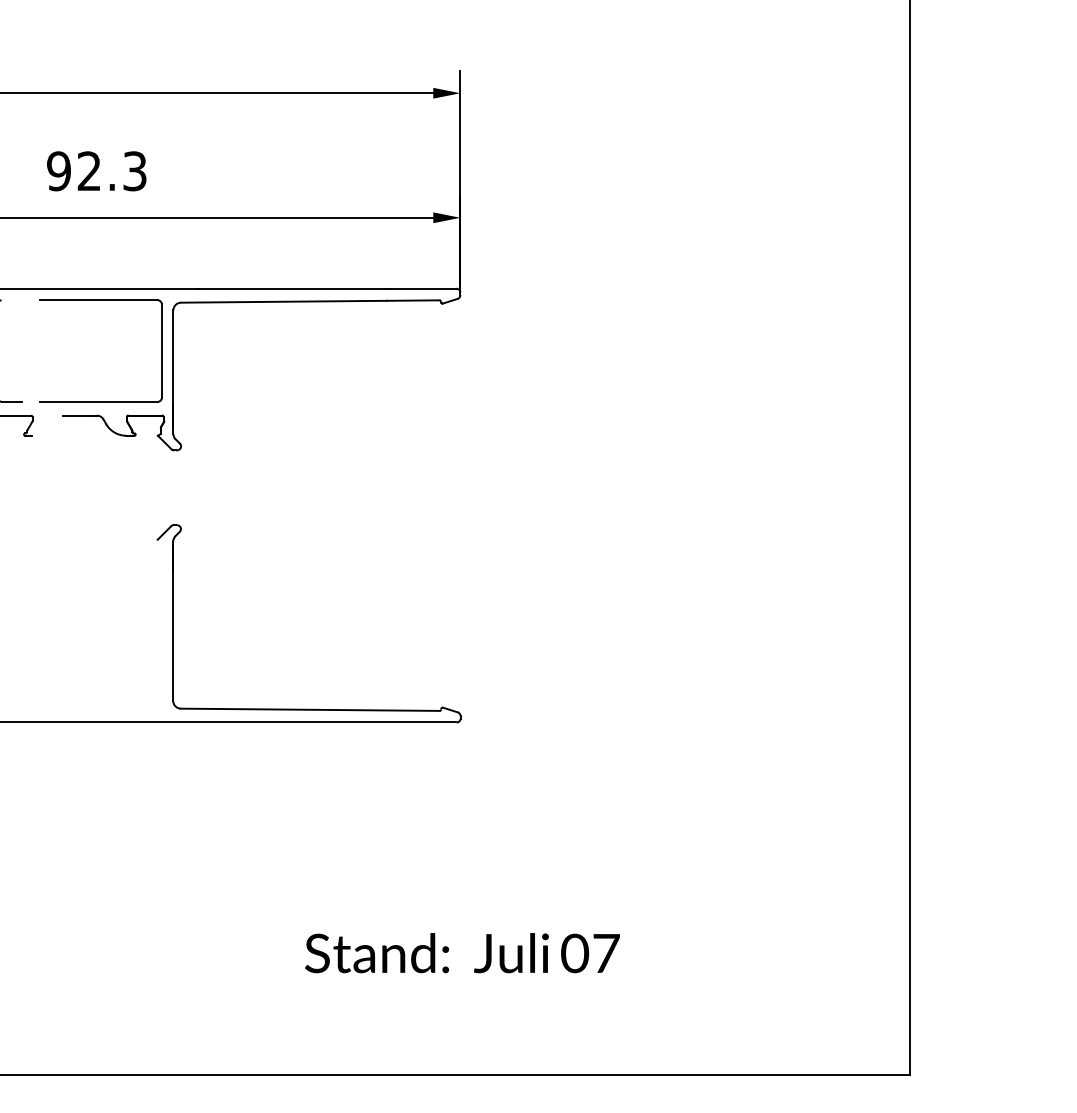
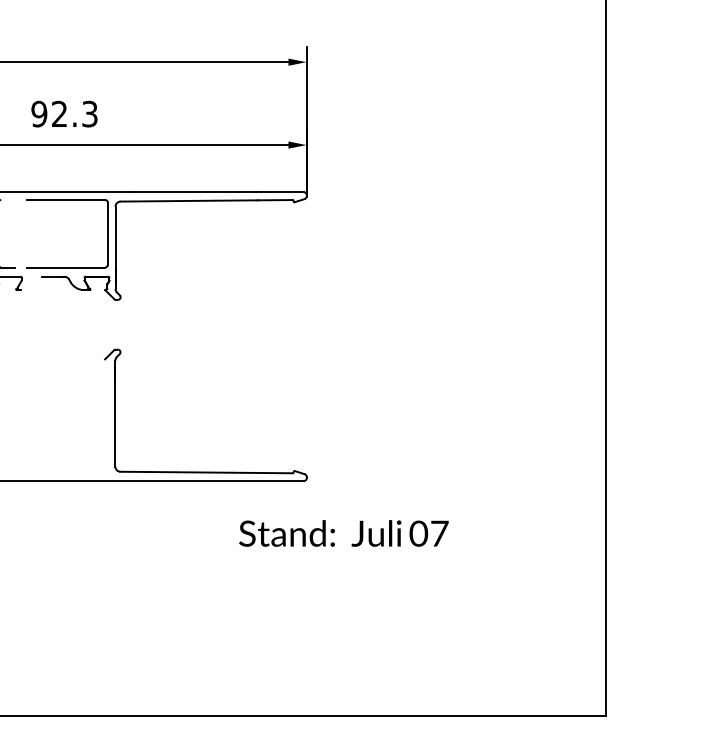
text: (461, 953) -> (343, 533), moved

